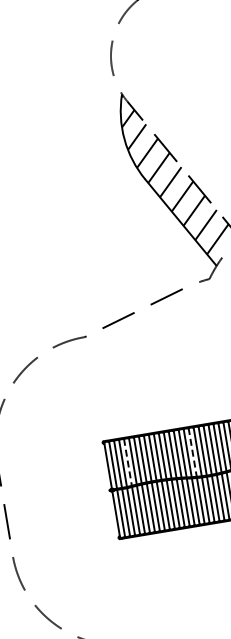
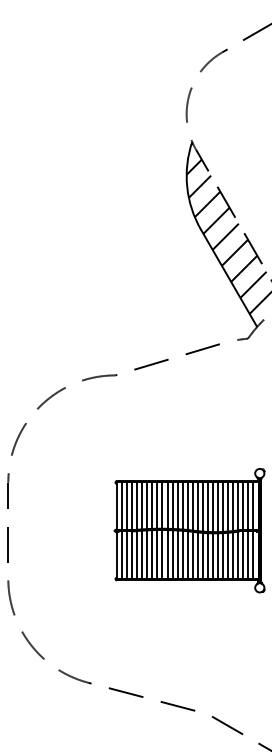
line: (192, 452) -> (202, 506), dashed -> solid
line: (128, 462) -> (137, 506), dashed -> solid

